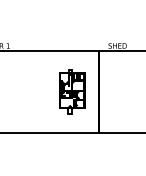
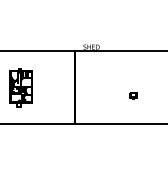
part: (71, 91) -> (20, 87), moved

